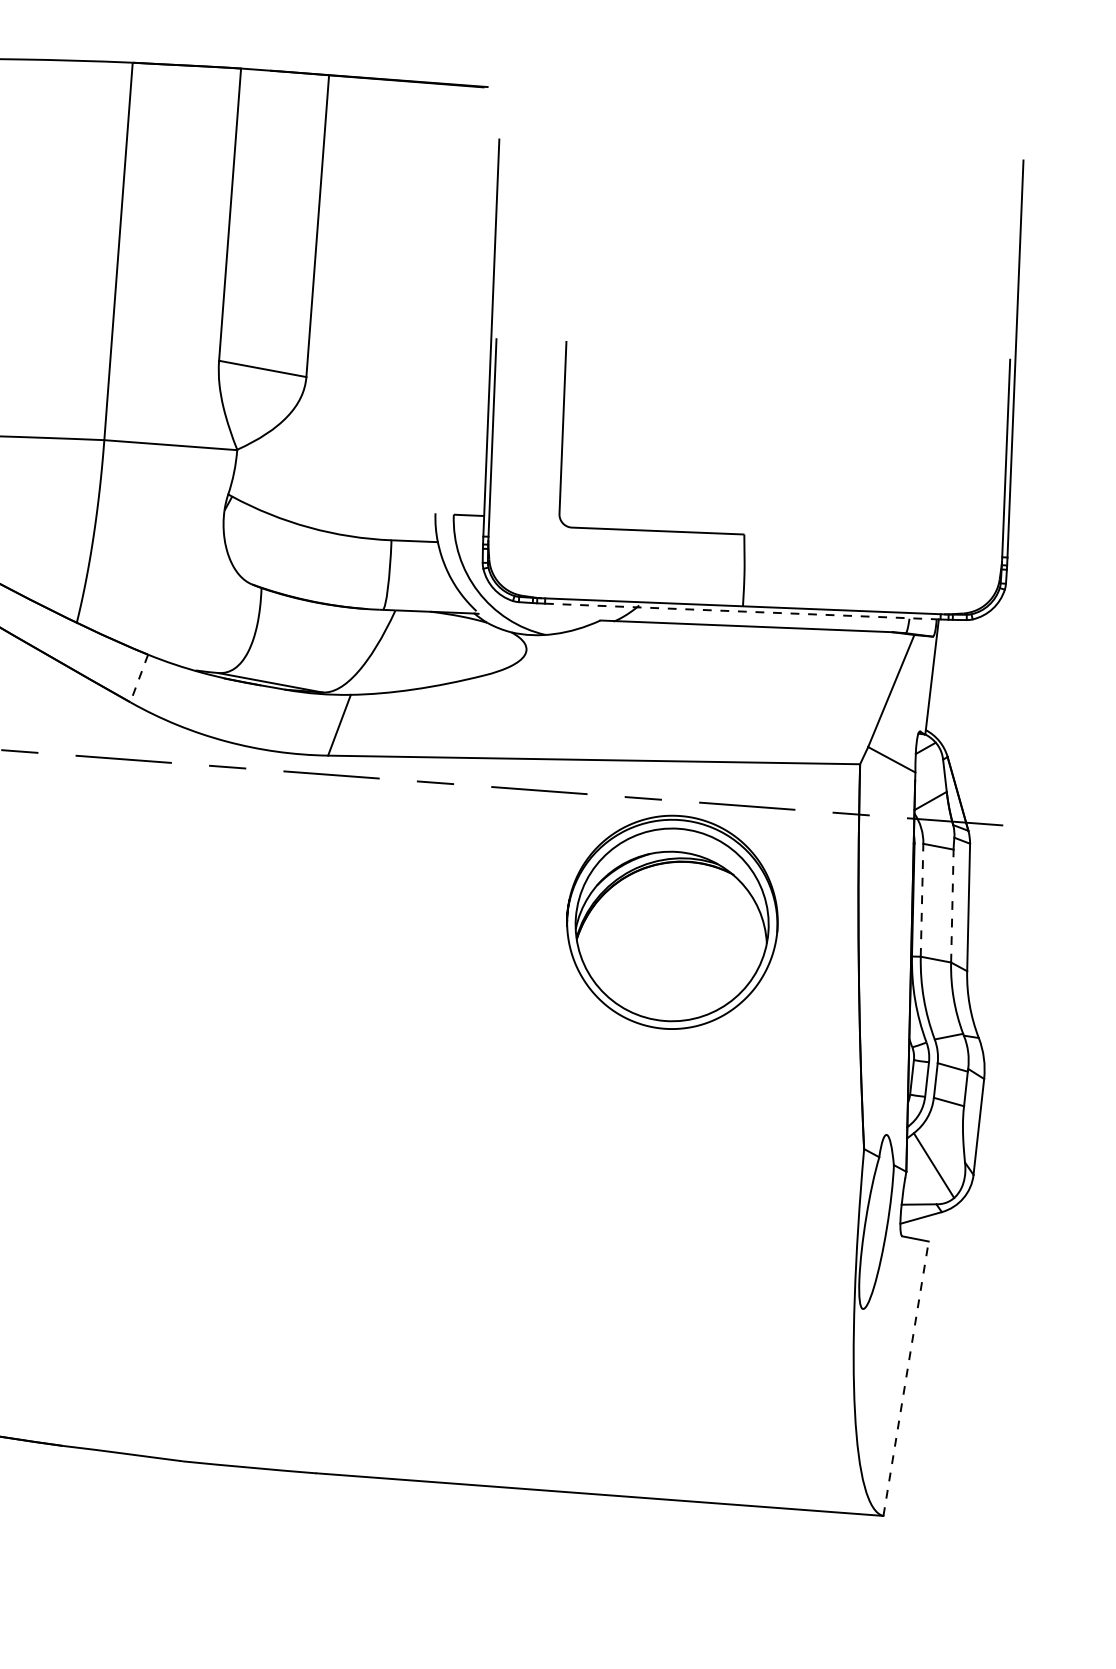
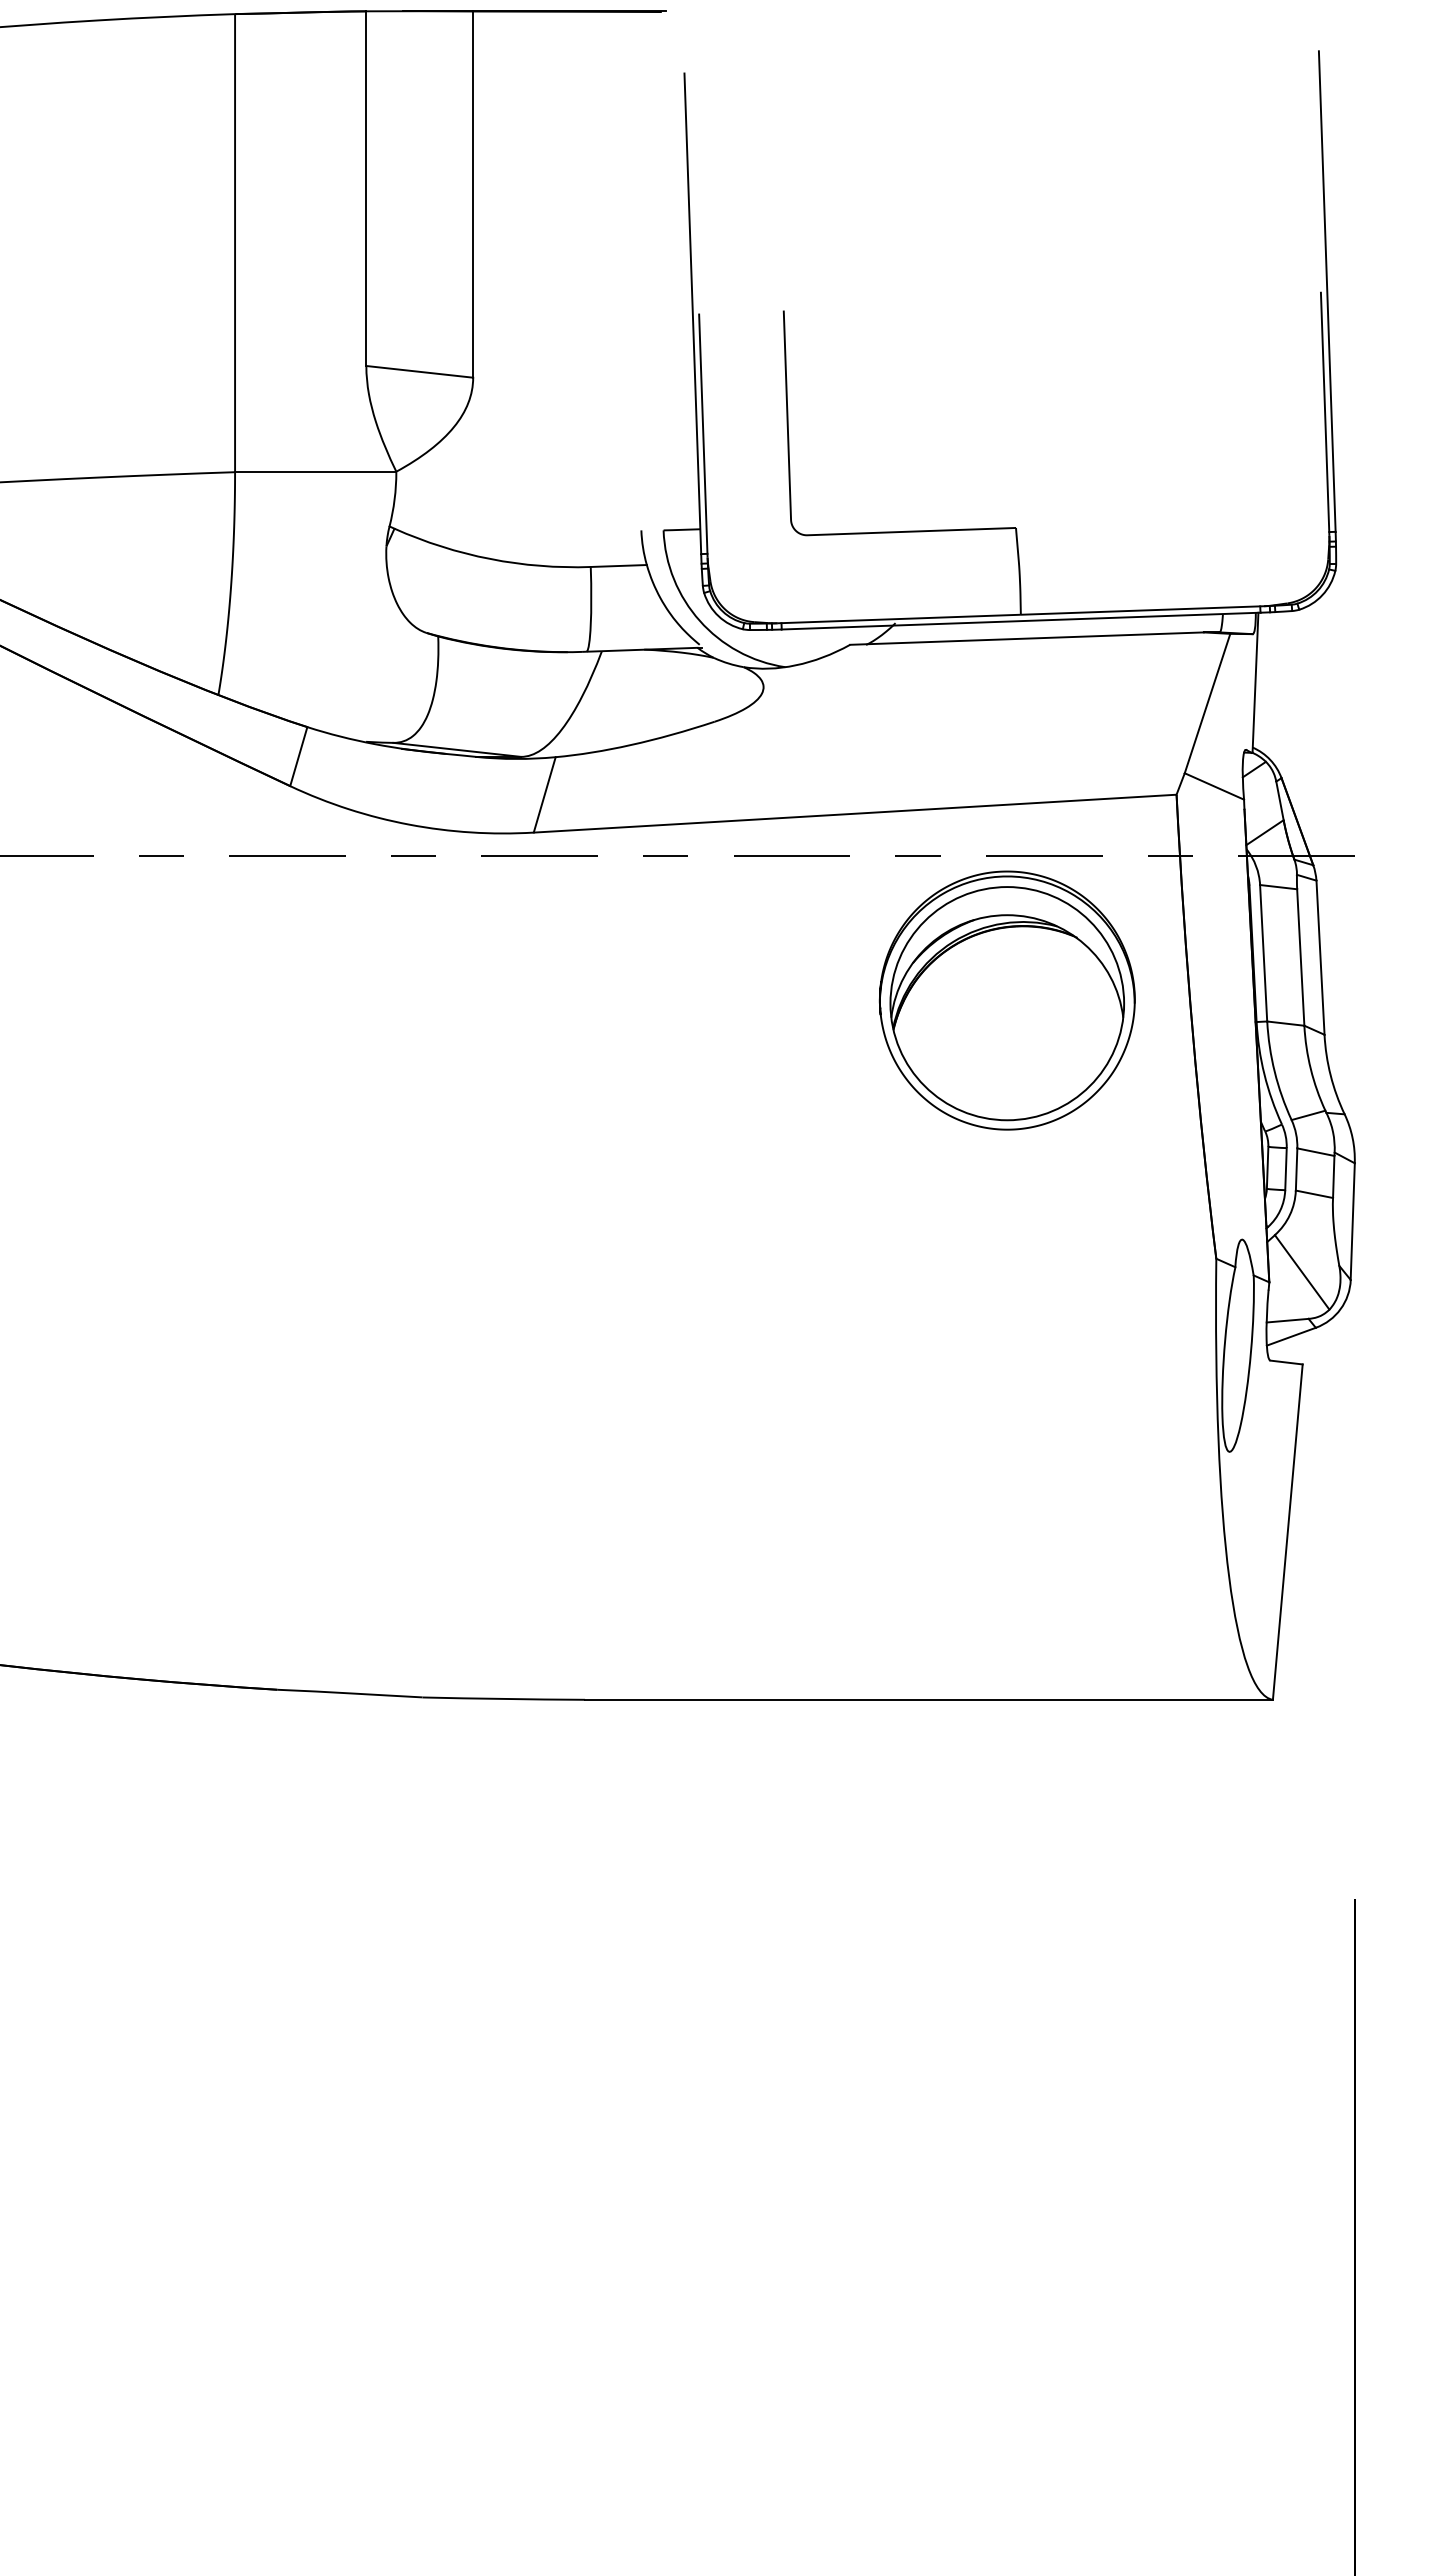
line: (743, 611) -> (1021, 621), dashed -> solid
line: (138, 678) -> (298, 756), dashed -> solid
line: (921, 899) -> (1263, 952), dashed -> solid
line: (952, 906) -> (1300, 957), dashed -> solid
part: (671, 922) -> (1006, 1000), moved
line: (905, 1378) -> (1287, 1531), dashed -> solid

